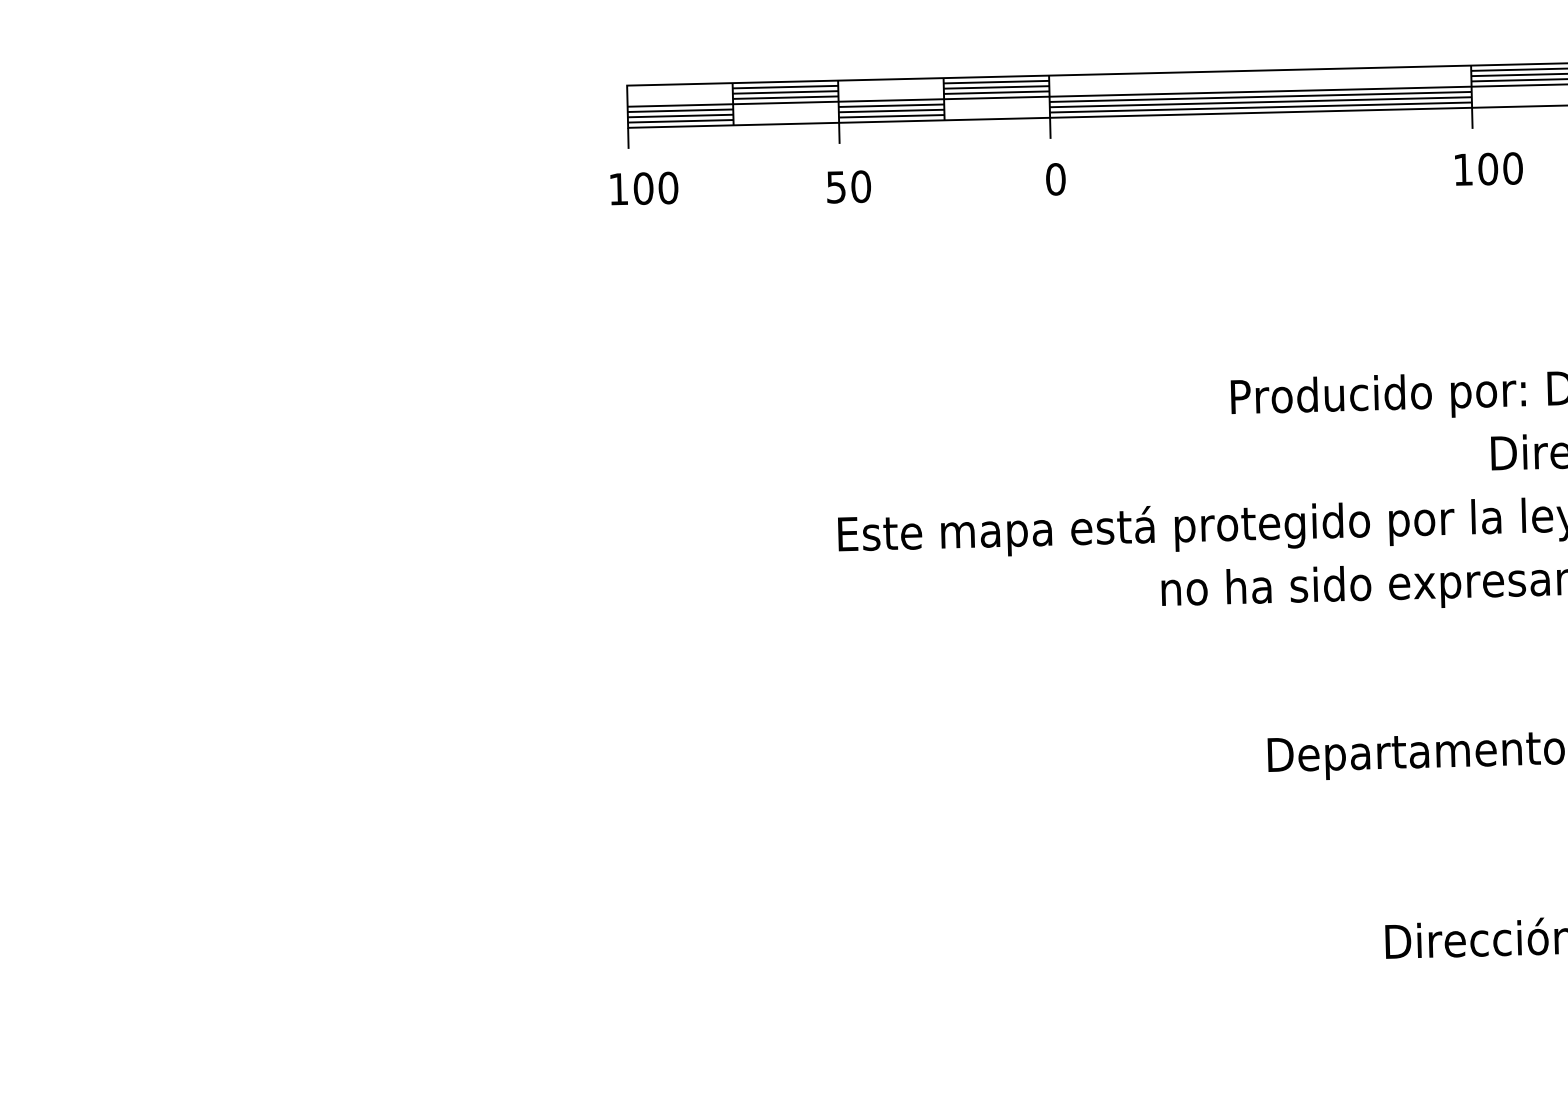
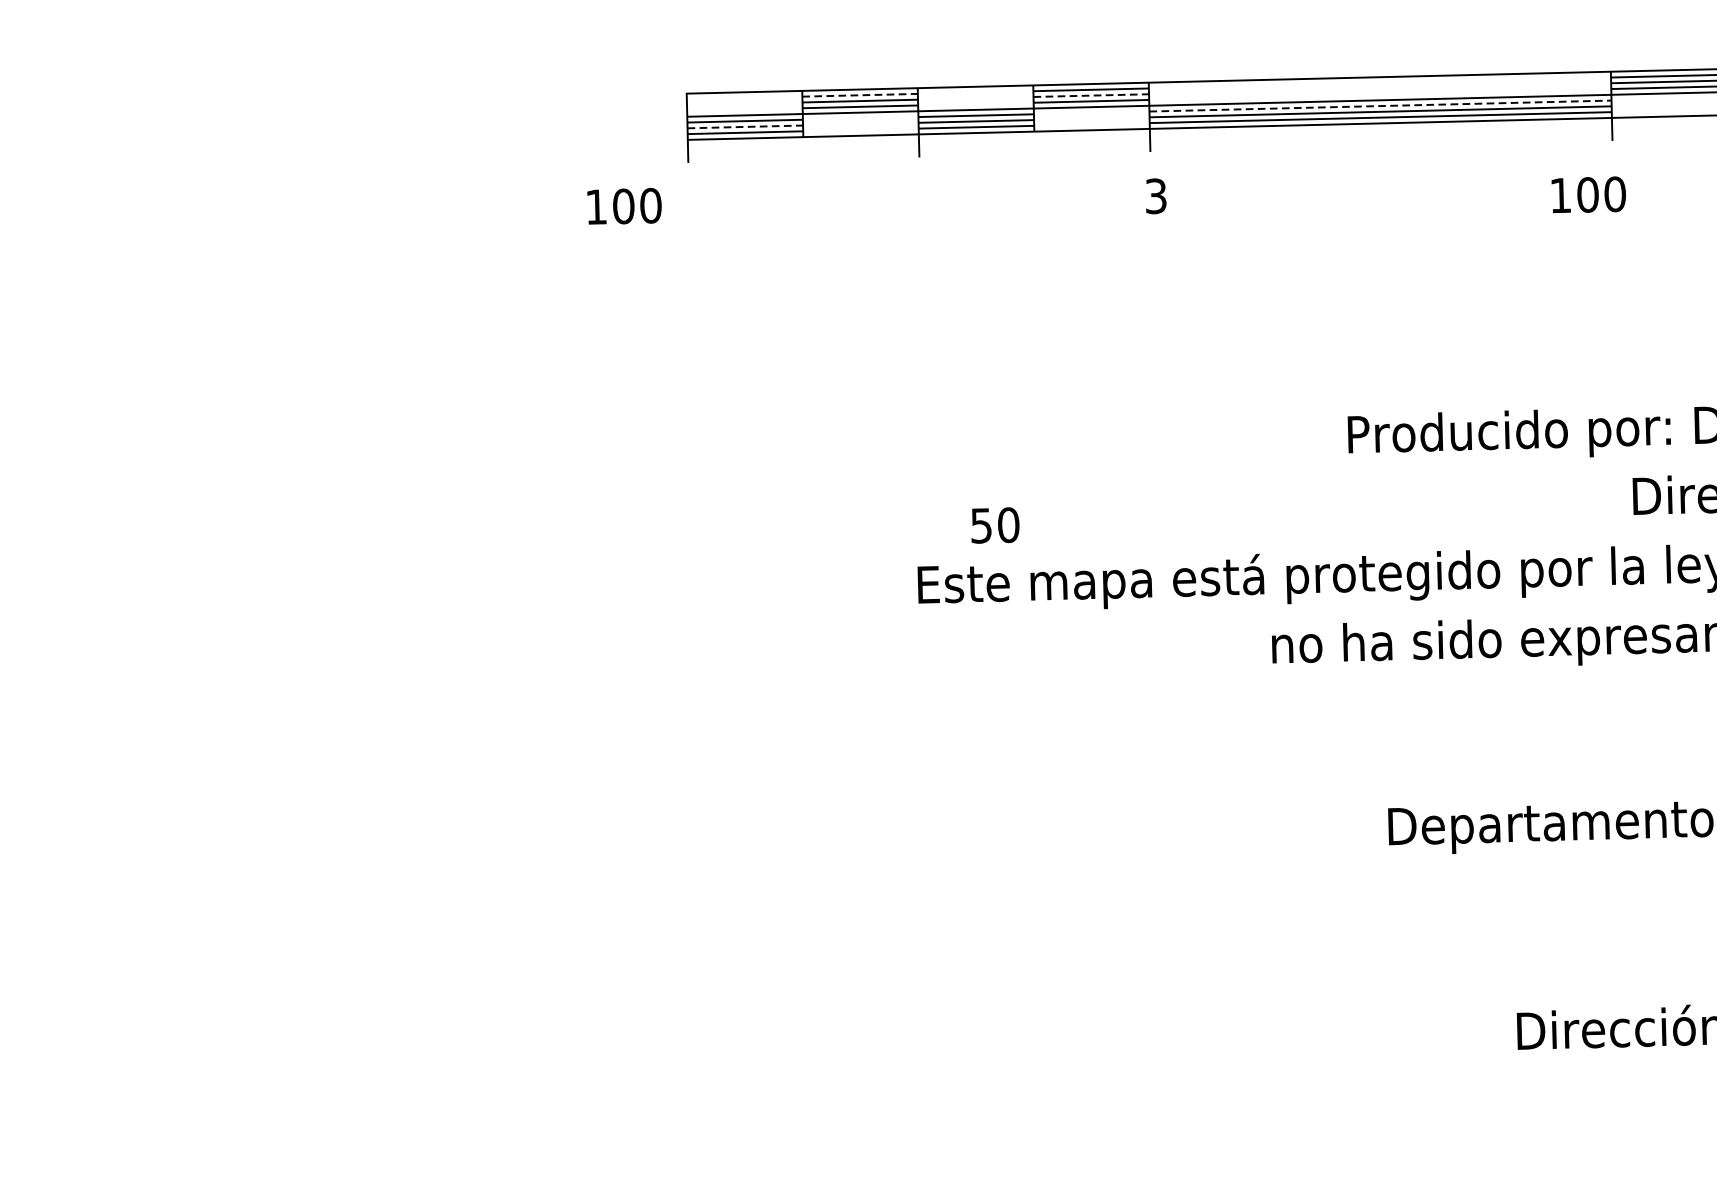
line: (785, 87) -> (860, 95), solid -> dashed
line: (996, 87) -> (1091, 95), solid -> dashed
line: (1261, 96) -> (1381, 105), solid -> dashed
line: (680, 116) -> (745, 127), solid -> dashed
text: (1488, 168) -> (1588, 194), moved
text: (1055, 179) -> (1155, 196), 0 -> 3
text: (848, 186) -> (994, 524), moved
text: (644, 188) -> (624, 206), moved

